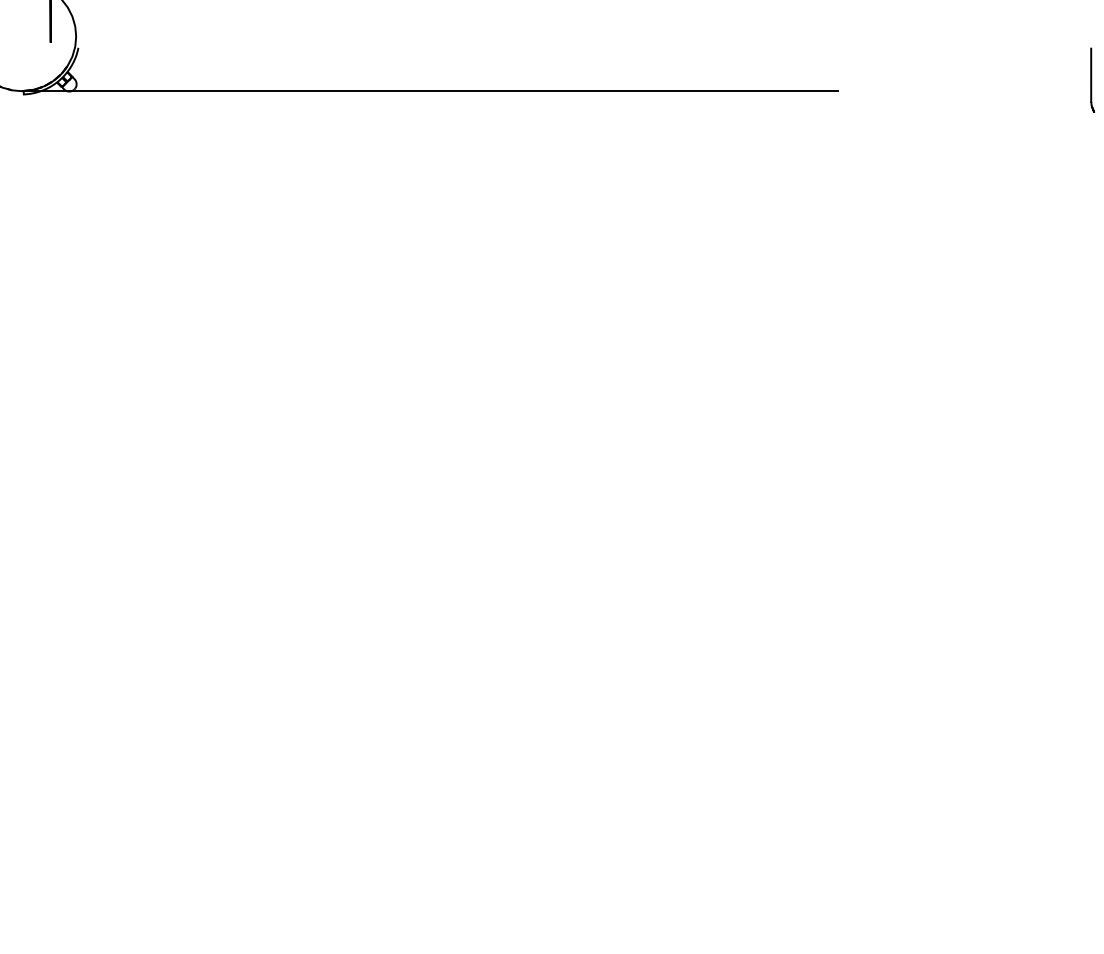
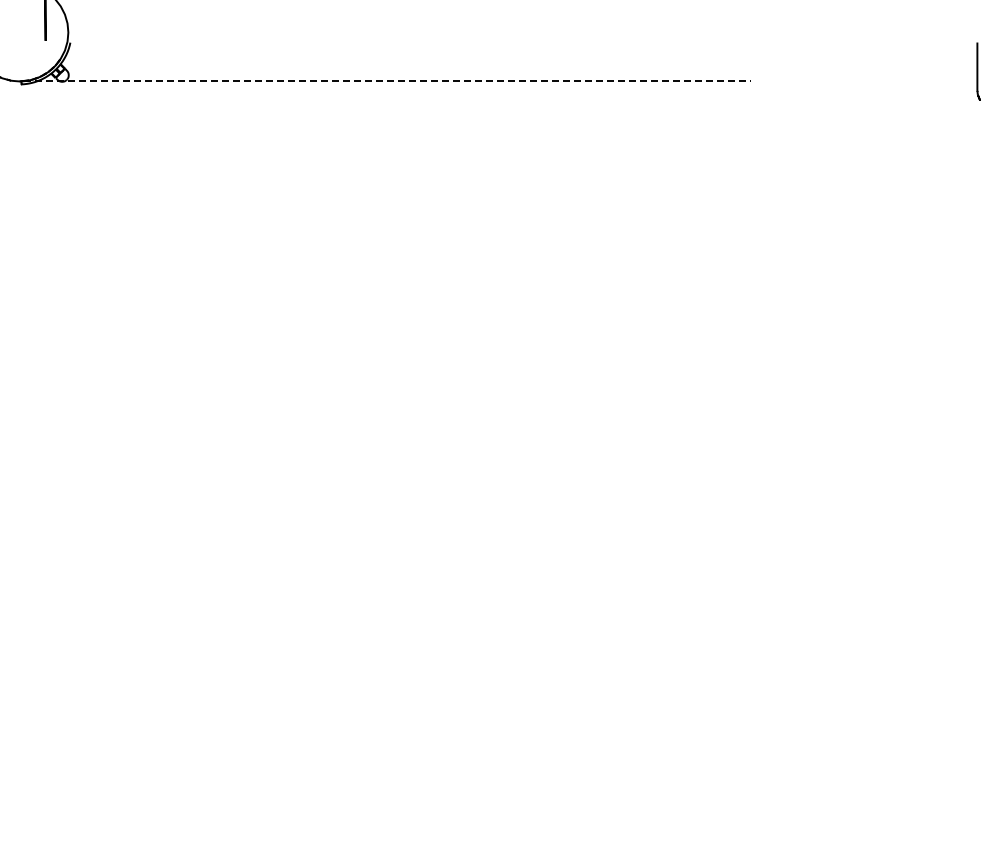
line: (432, 90) -> (387, 80), solid -> dashed

